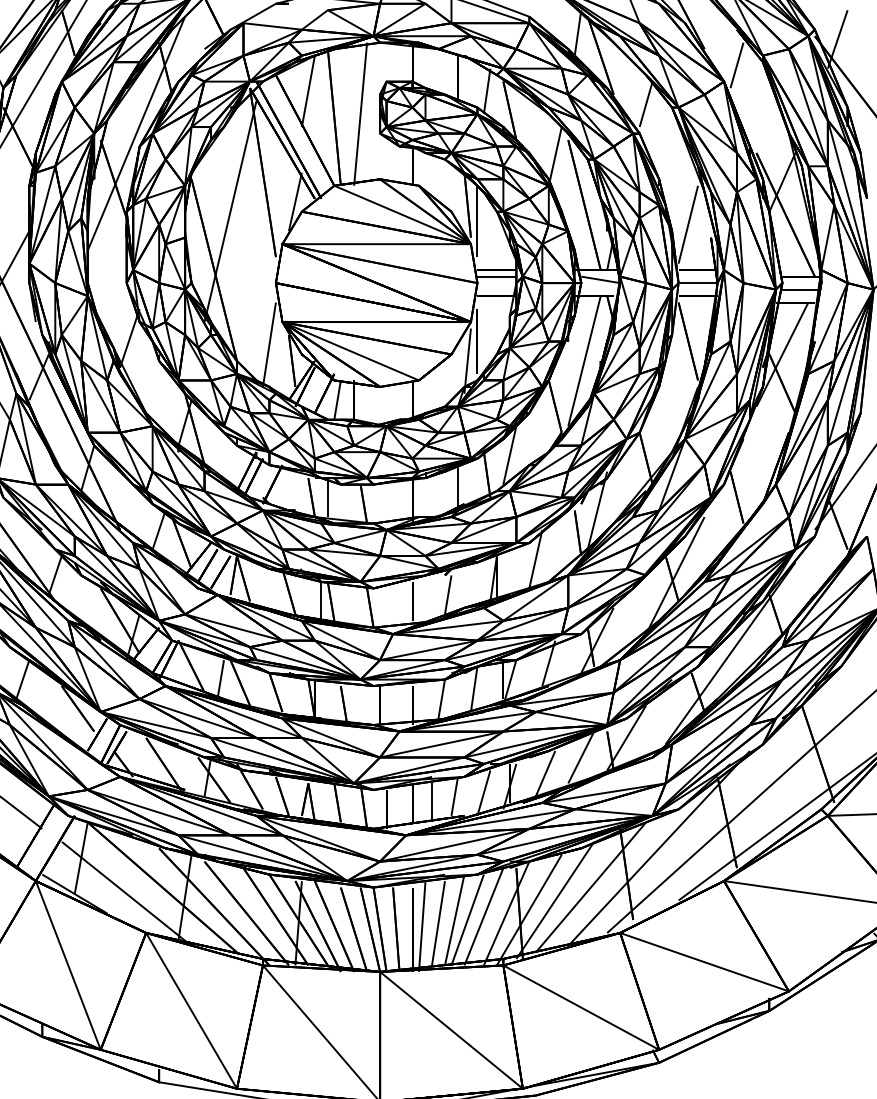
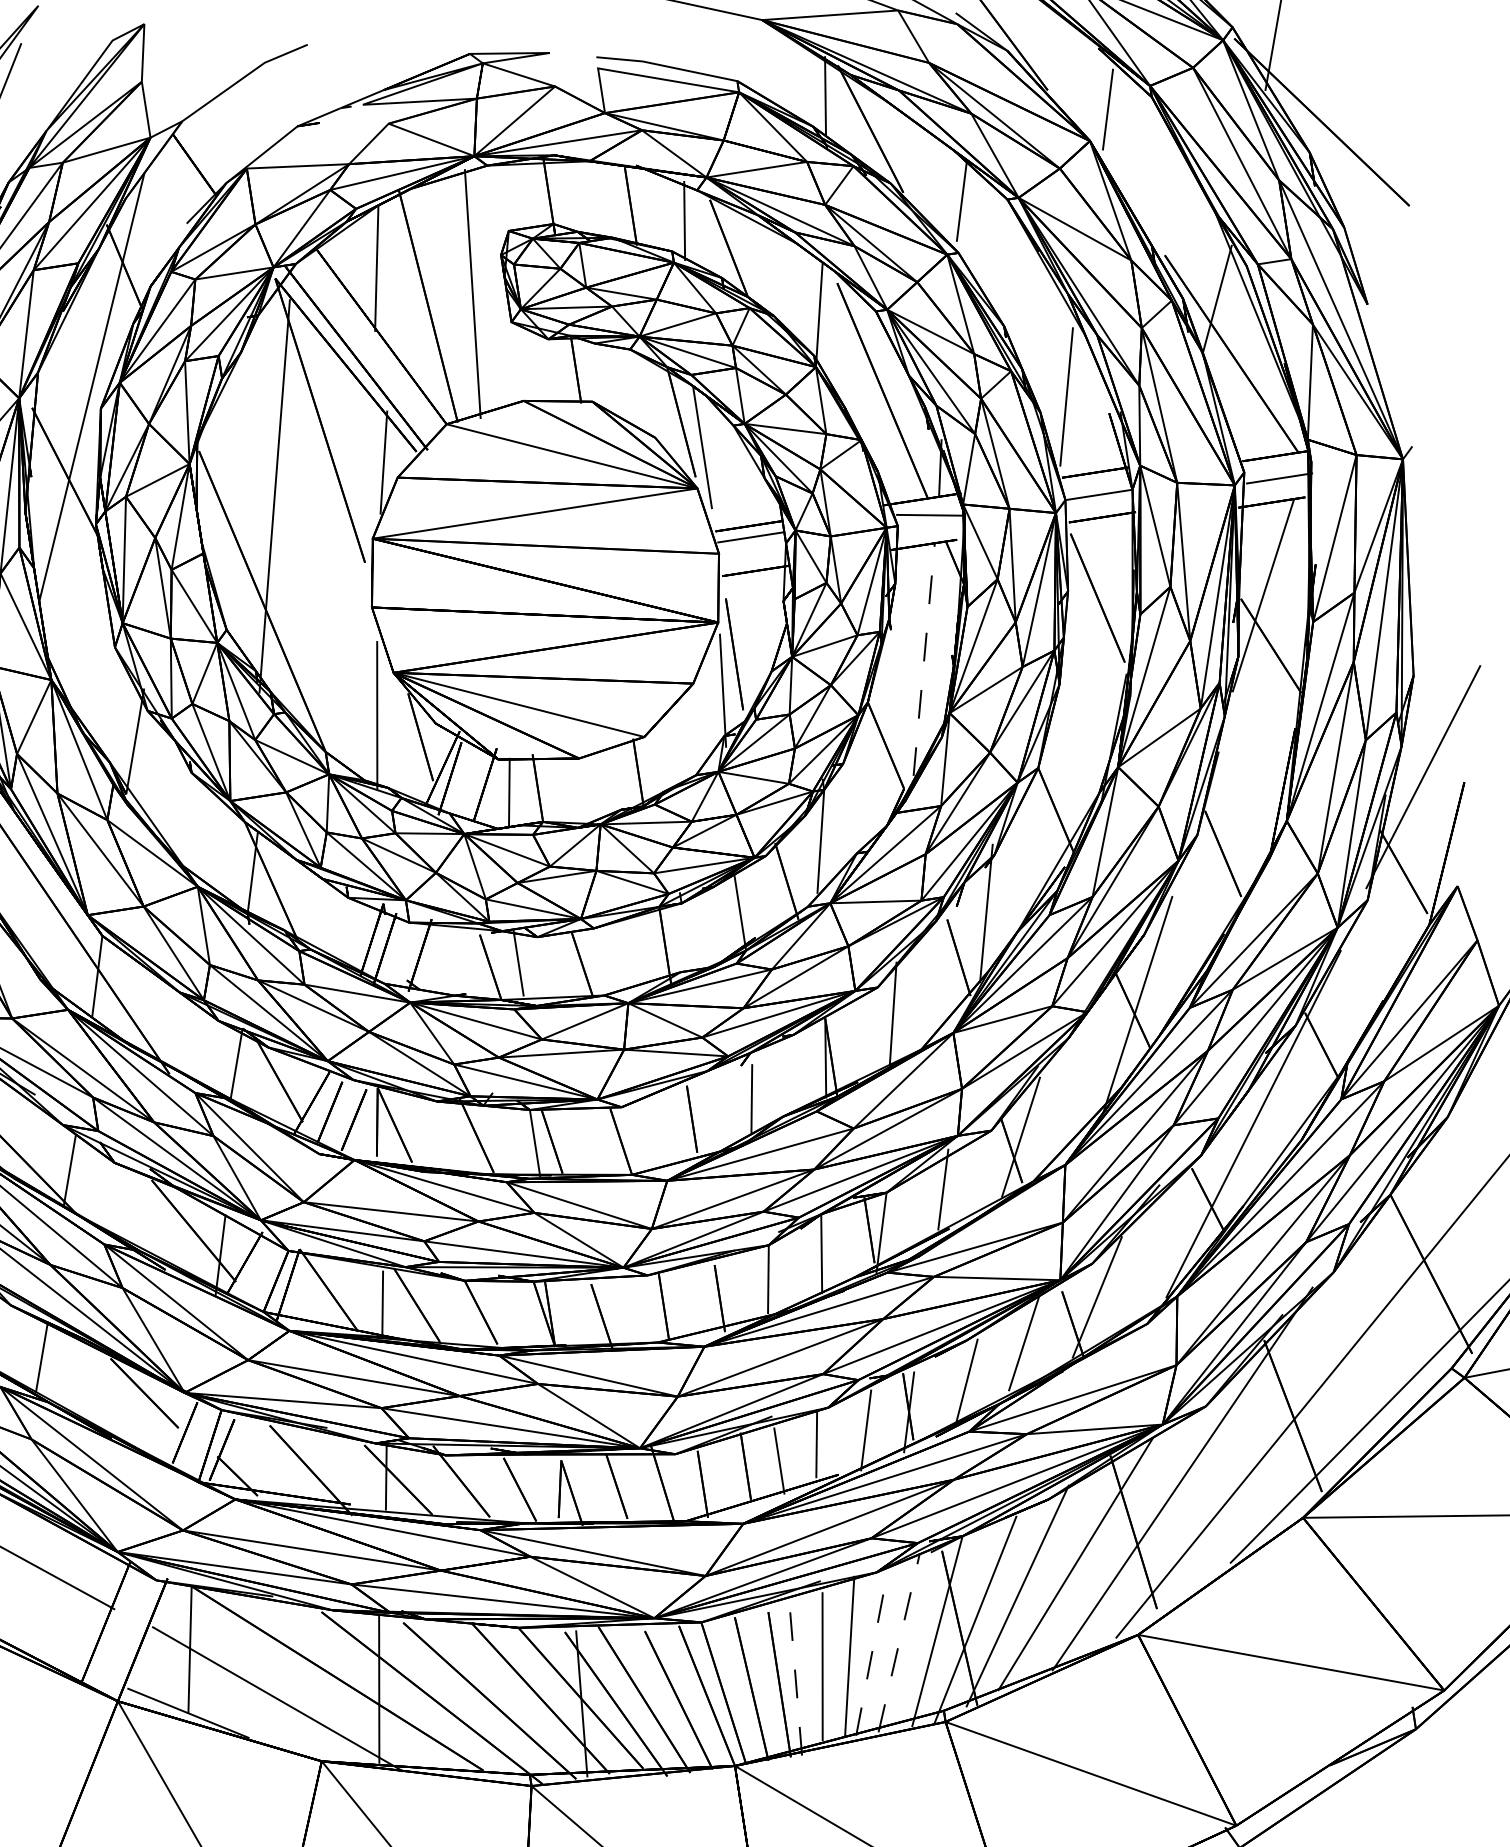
line: (584, 360) -> (924, 658), solid -> dashed
line: (484, 916) -> (900, 1642), solid -> dashed
line: (467, 919) -> (871, 1652), solid -> dashed
line: (422, 926) -> (795, 1676), solid -> dashed

